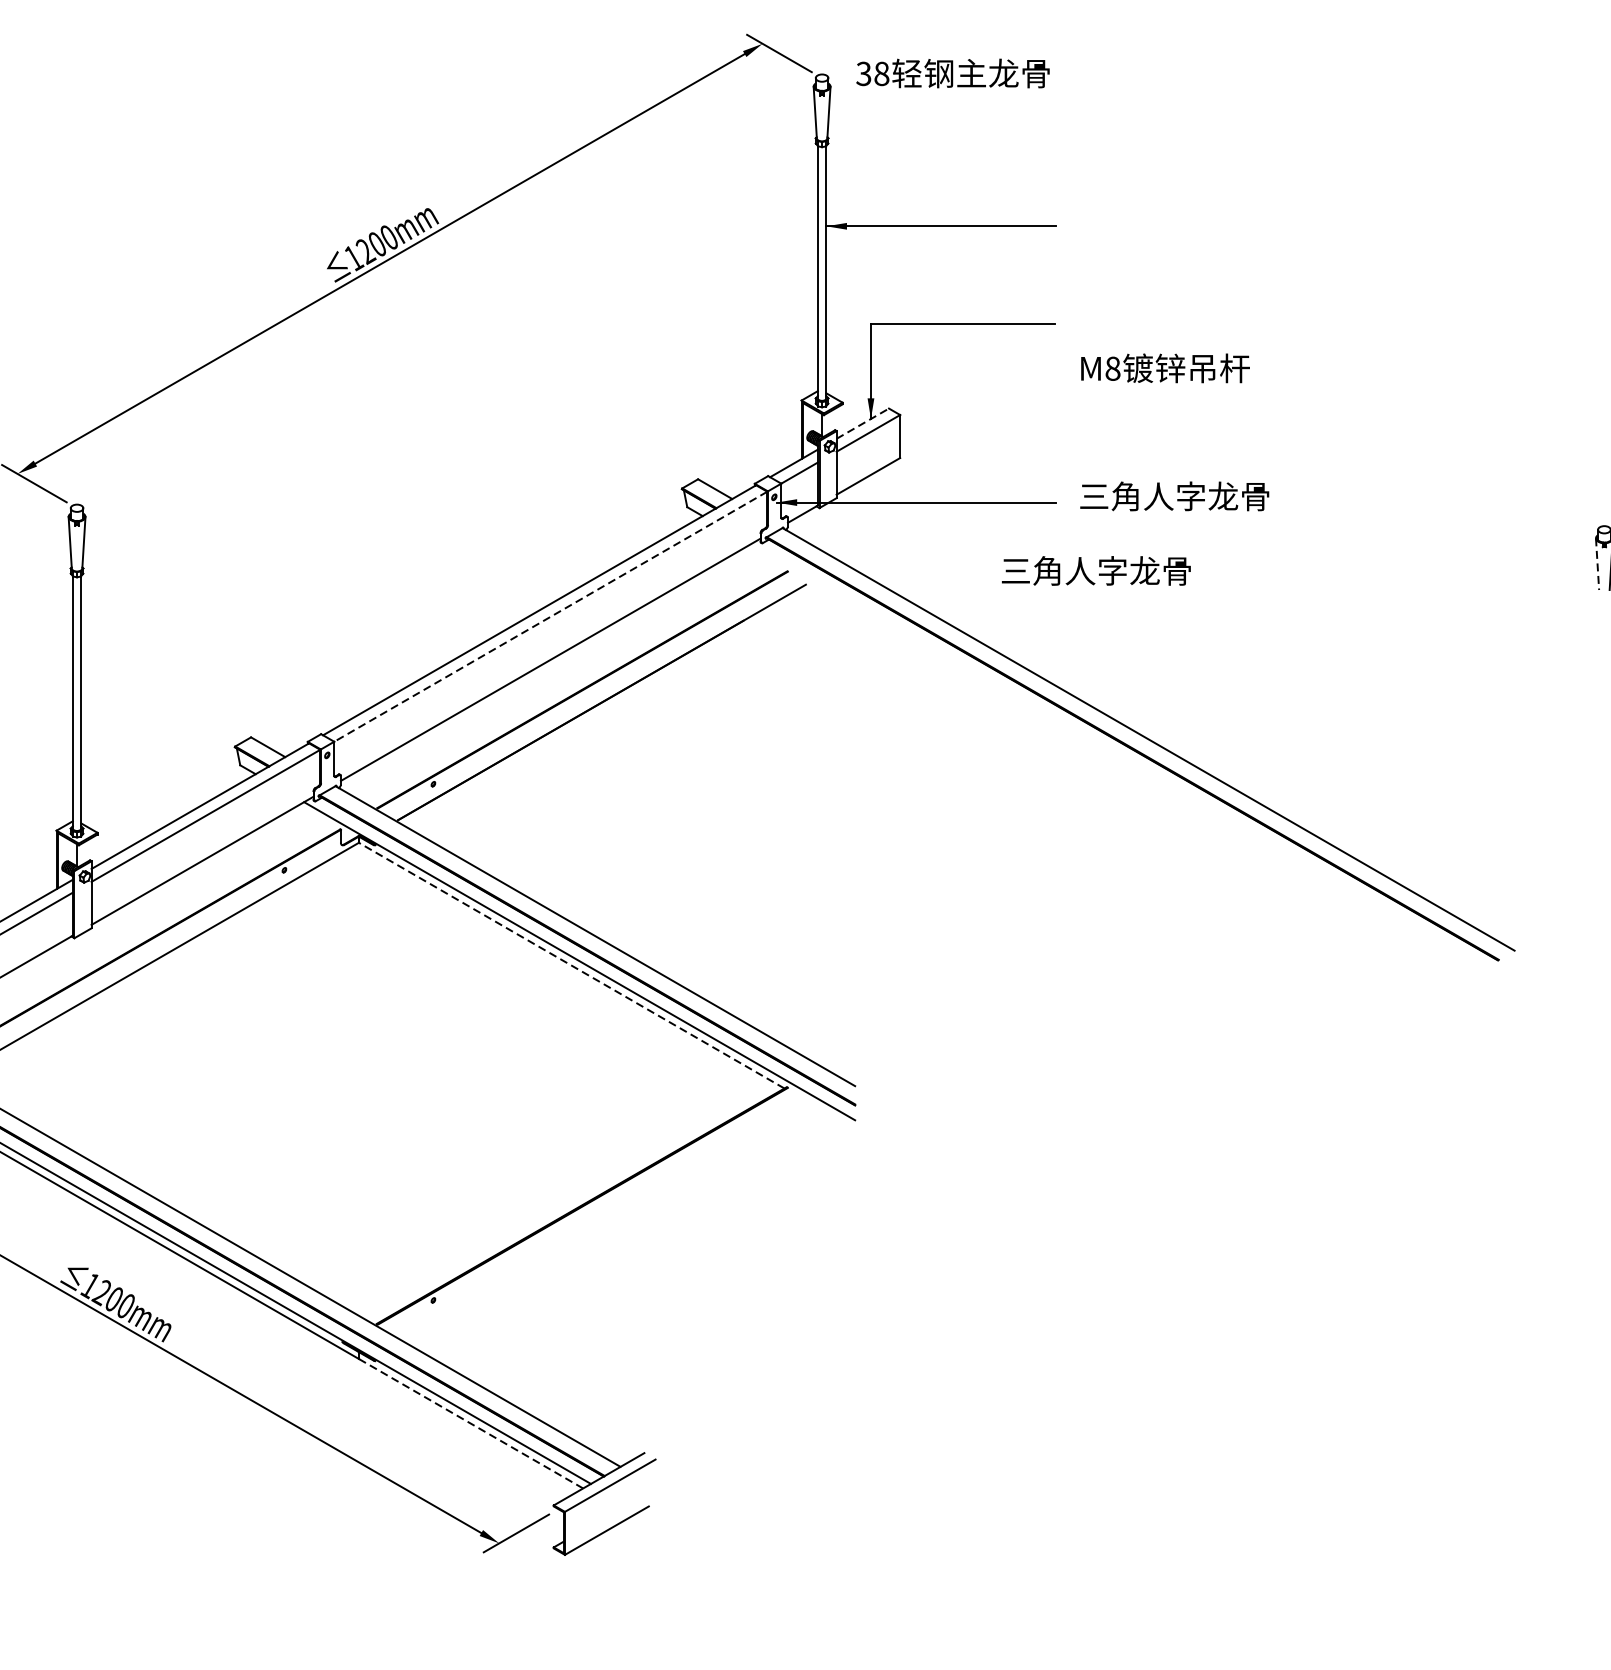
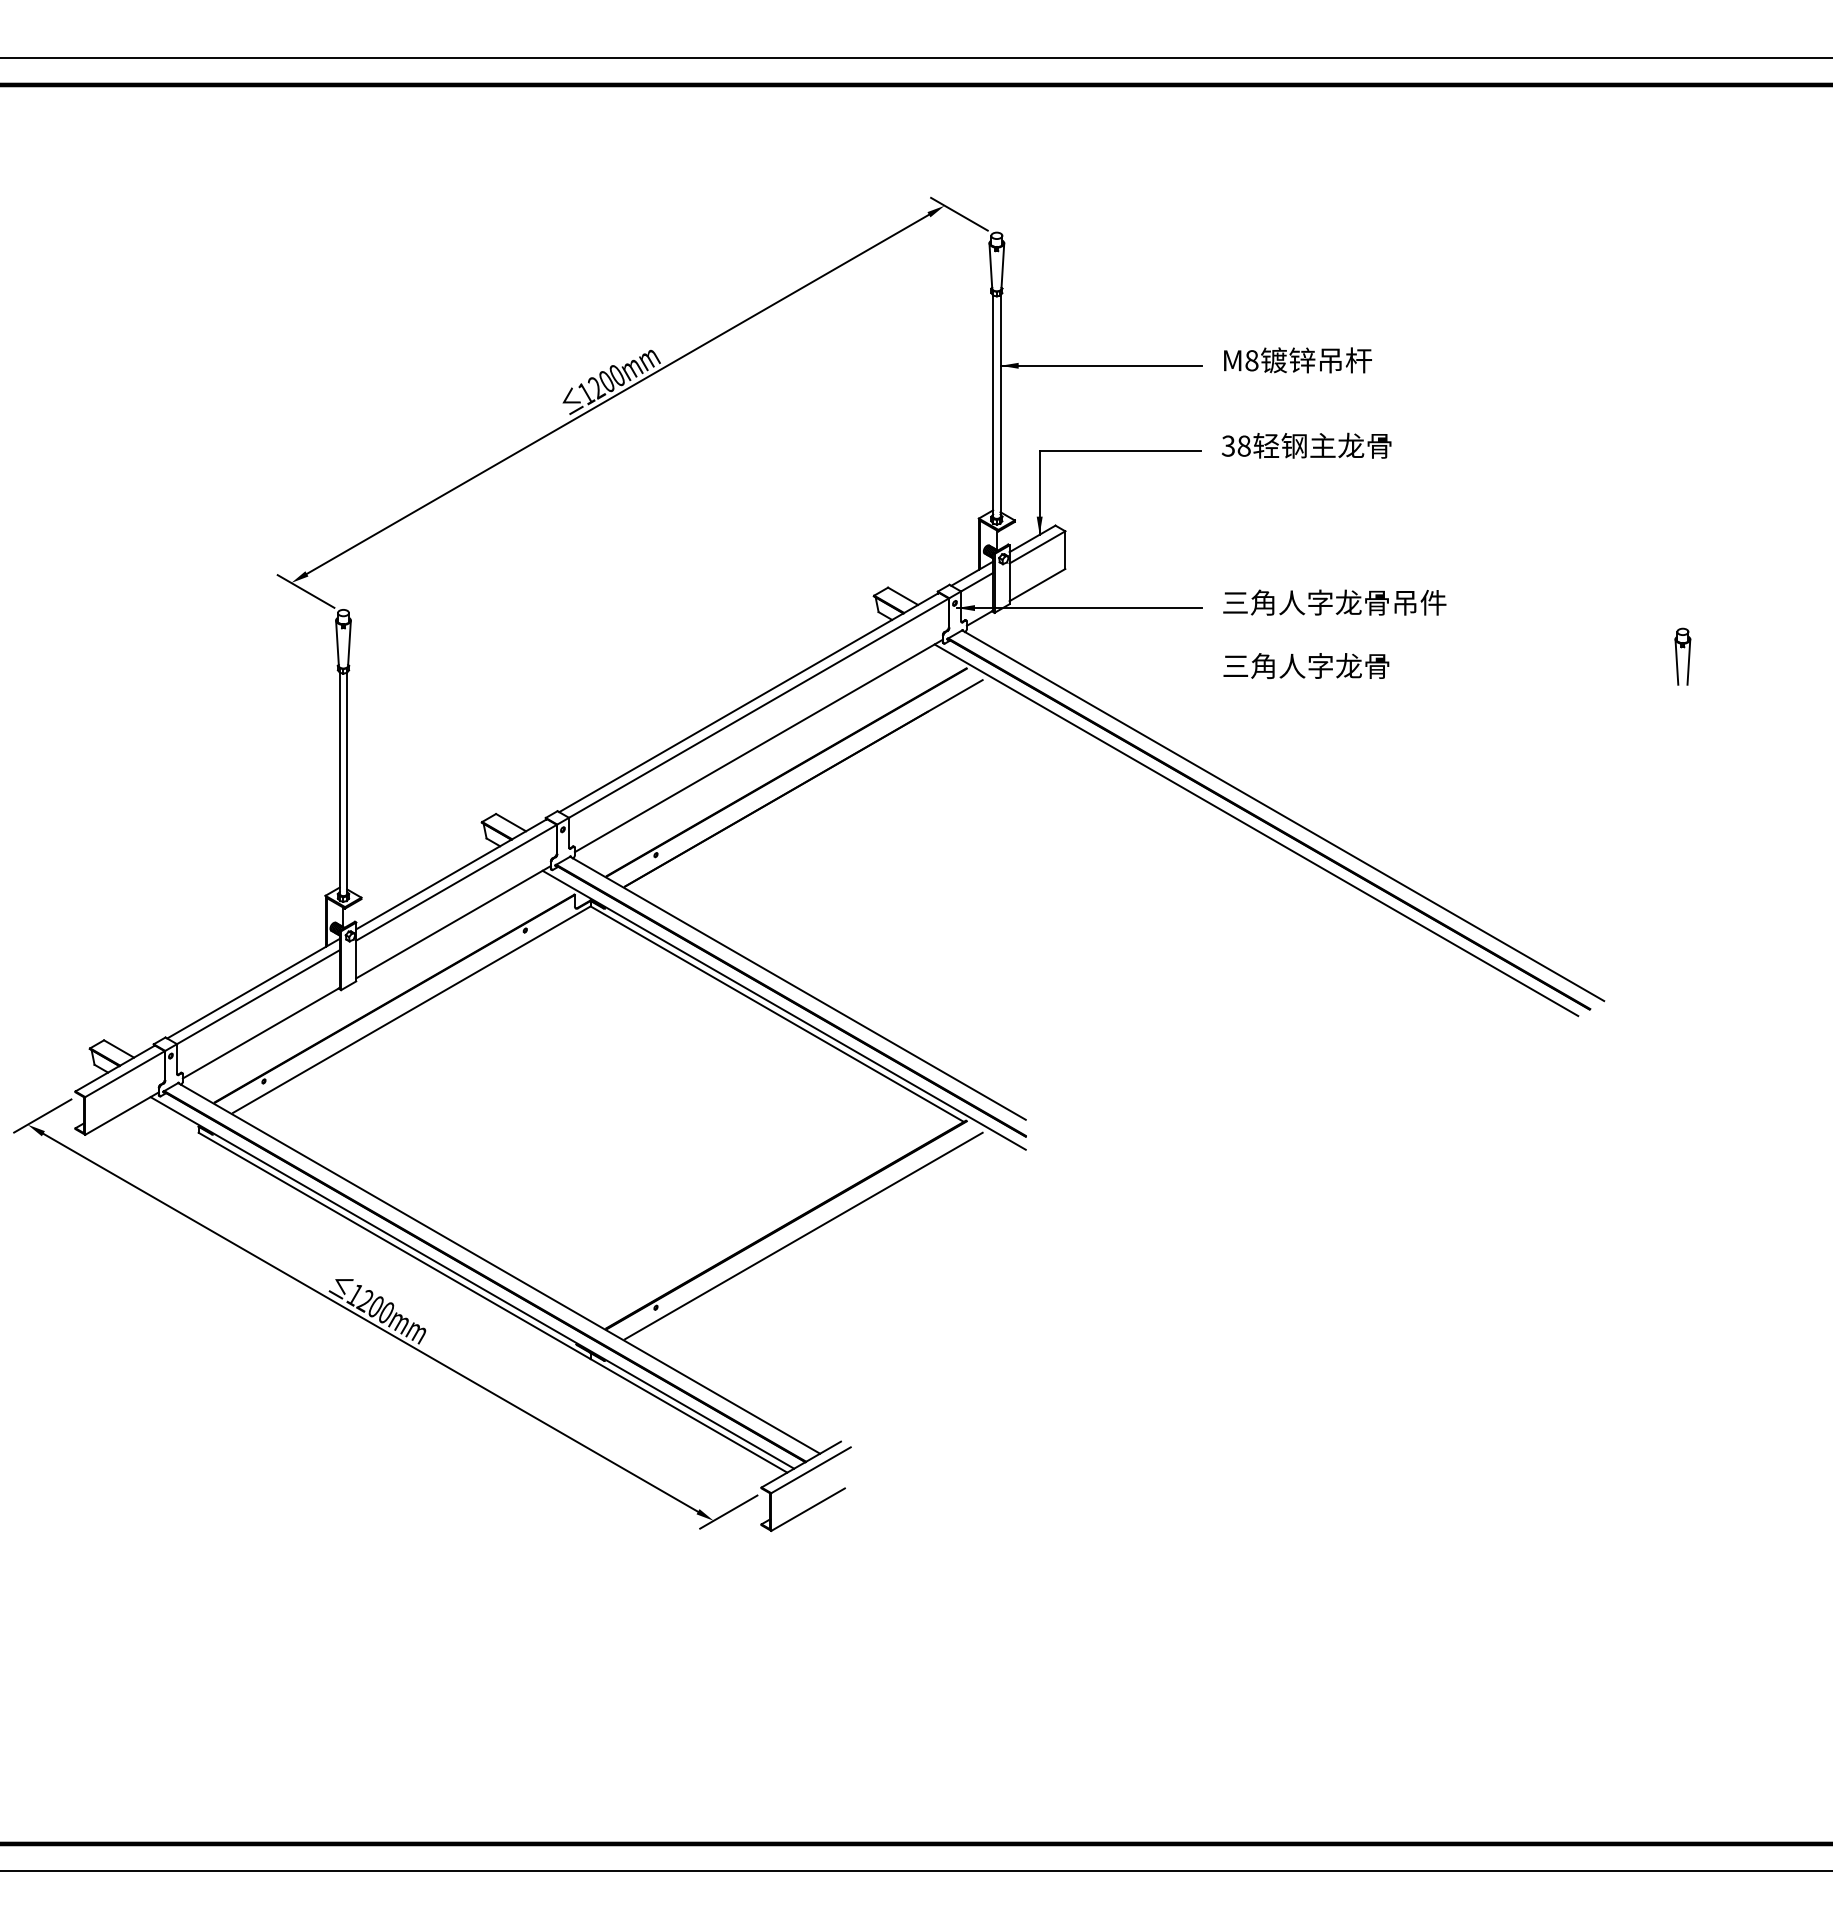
text: (952, 73) -> (1306, 445), moved
text: (1164, 368) -> (1297, 360), moved
line: (862, 423) -> (1032, 538), dashed -> solid
text: (1305, 496) -> (1420, 602), 三角人字龙骨 -> 三角人字龙骨吊件
line: (1597, 564) -> (1676, 662), dashed -> solid
text: (1096, 570) -> (1306, 665), moved
line: (550, 617) -> (758, 708), dashed -> solid
line: (1118, 756) -> (1256, 830), added
line: (570, 964) -> (776, 1013), dashed -> solid
line: (601, 1218) -> (803, 1235), added
line: (470, 1423) -> (688, 1415), dashed -> solid

